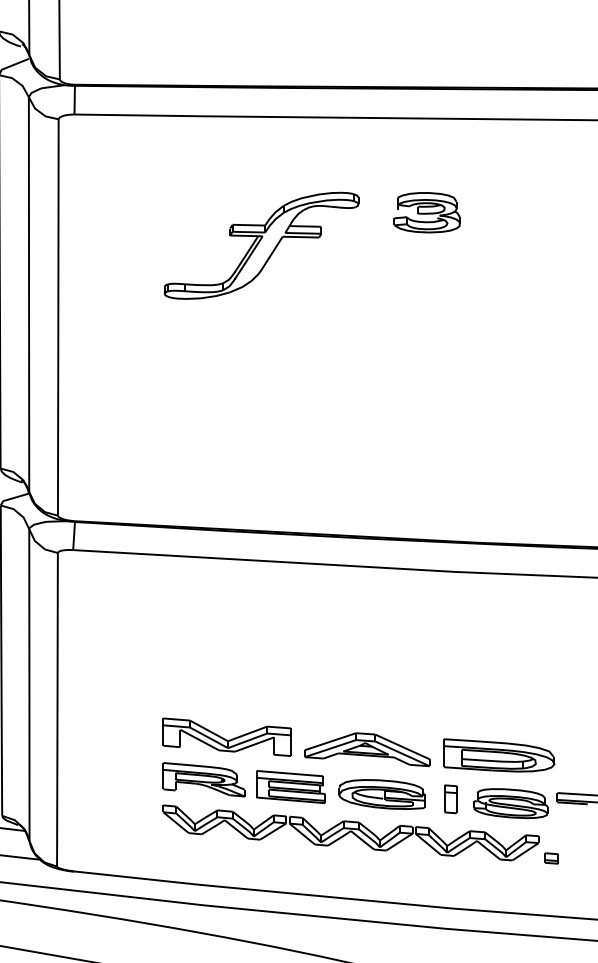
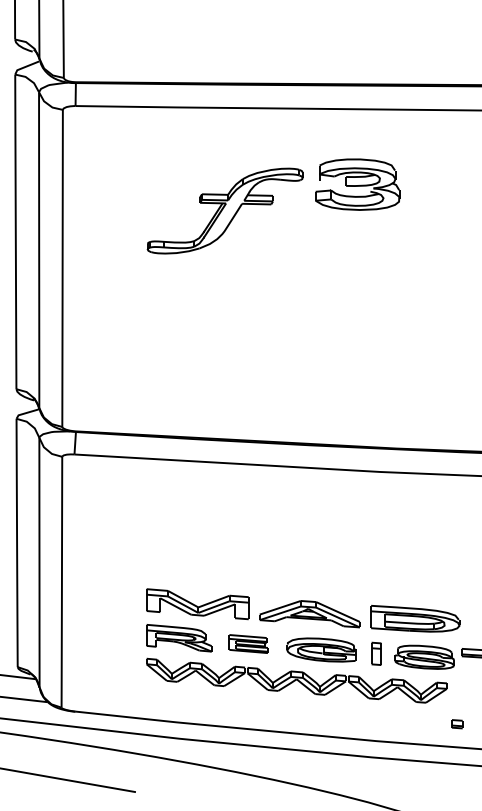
part: (426, 212) -> (357, 184), size x1.6
part: (290, 786) -> (248, 643), size x0.7
part: (551, 858) -> (457, 724), moved

